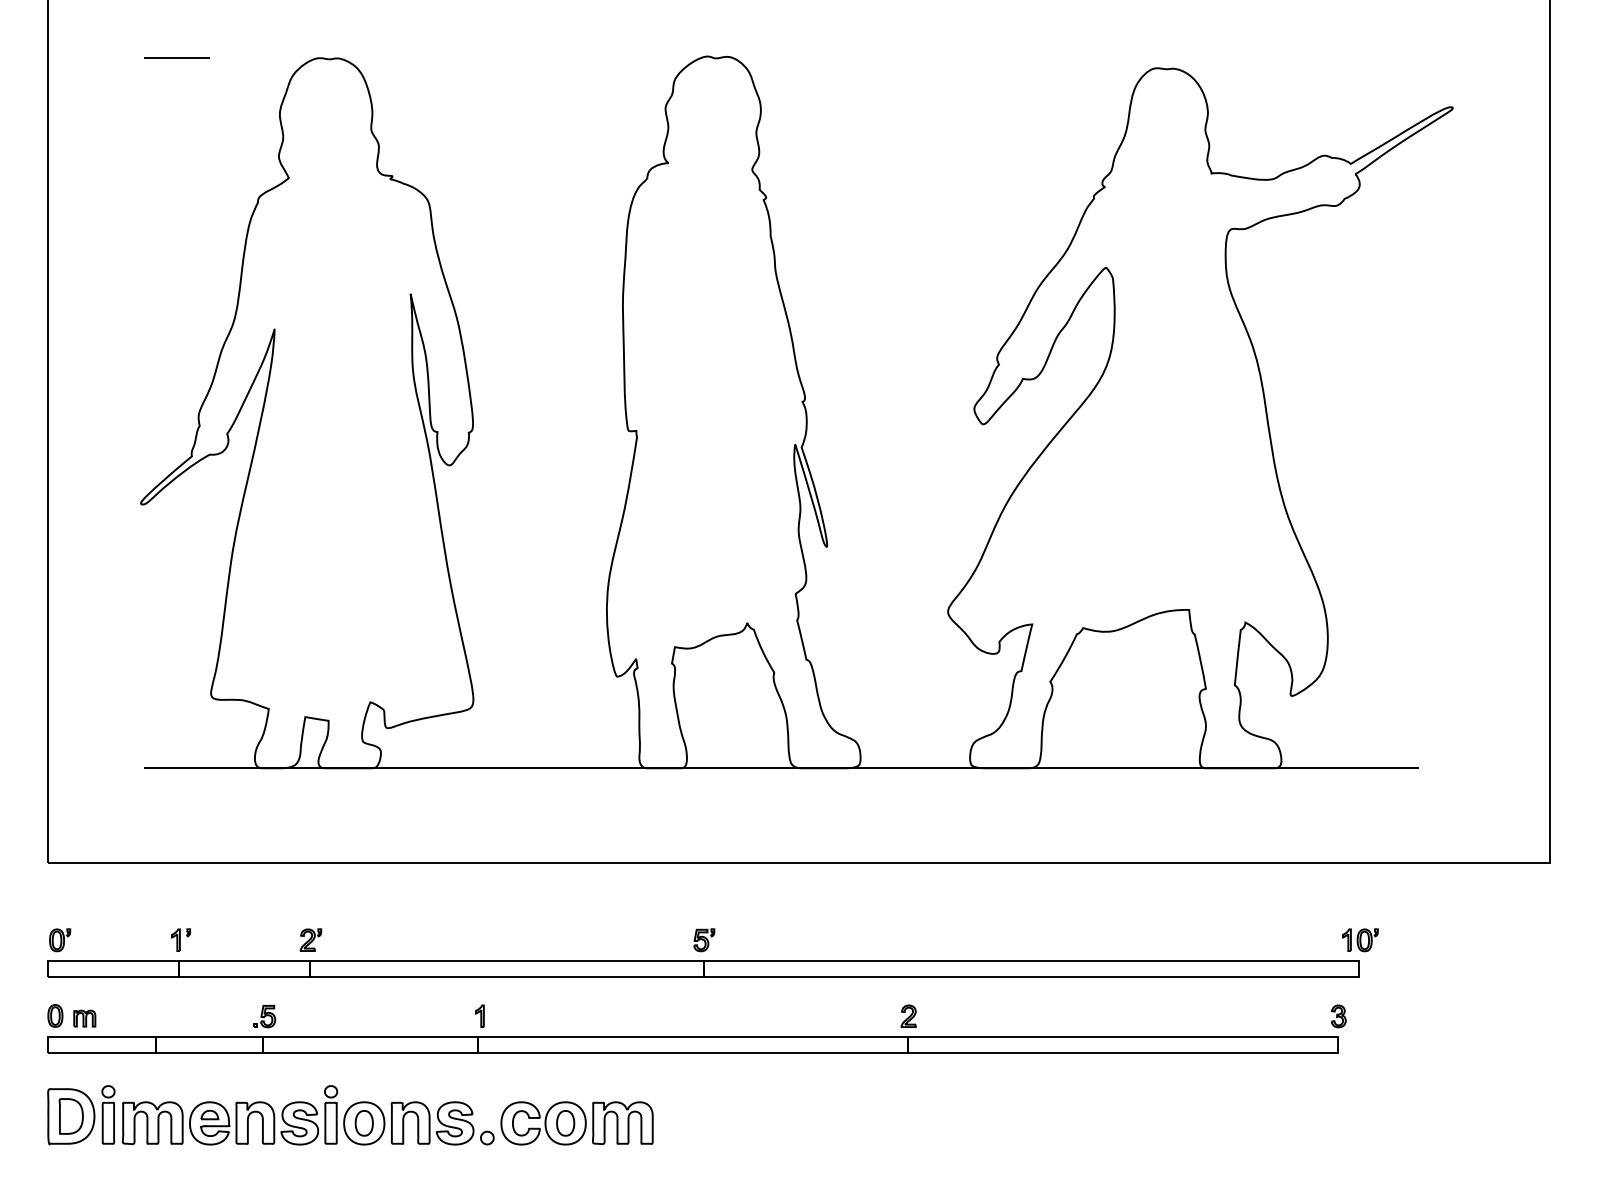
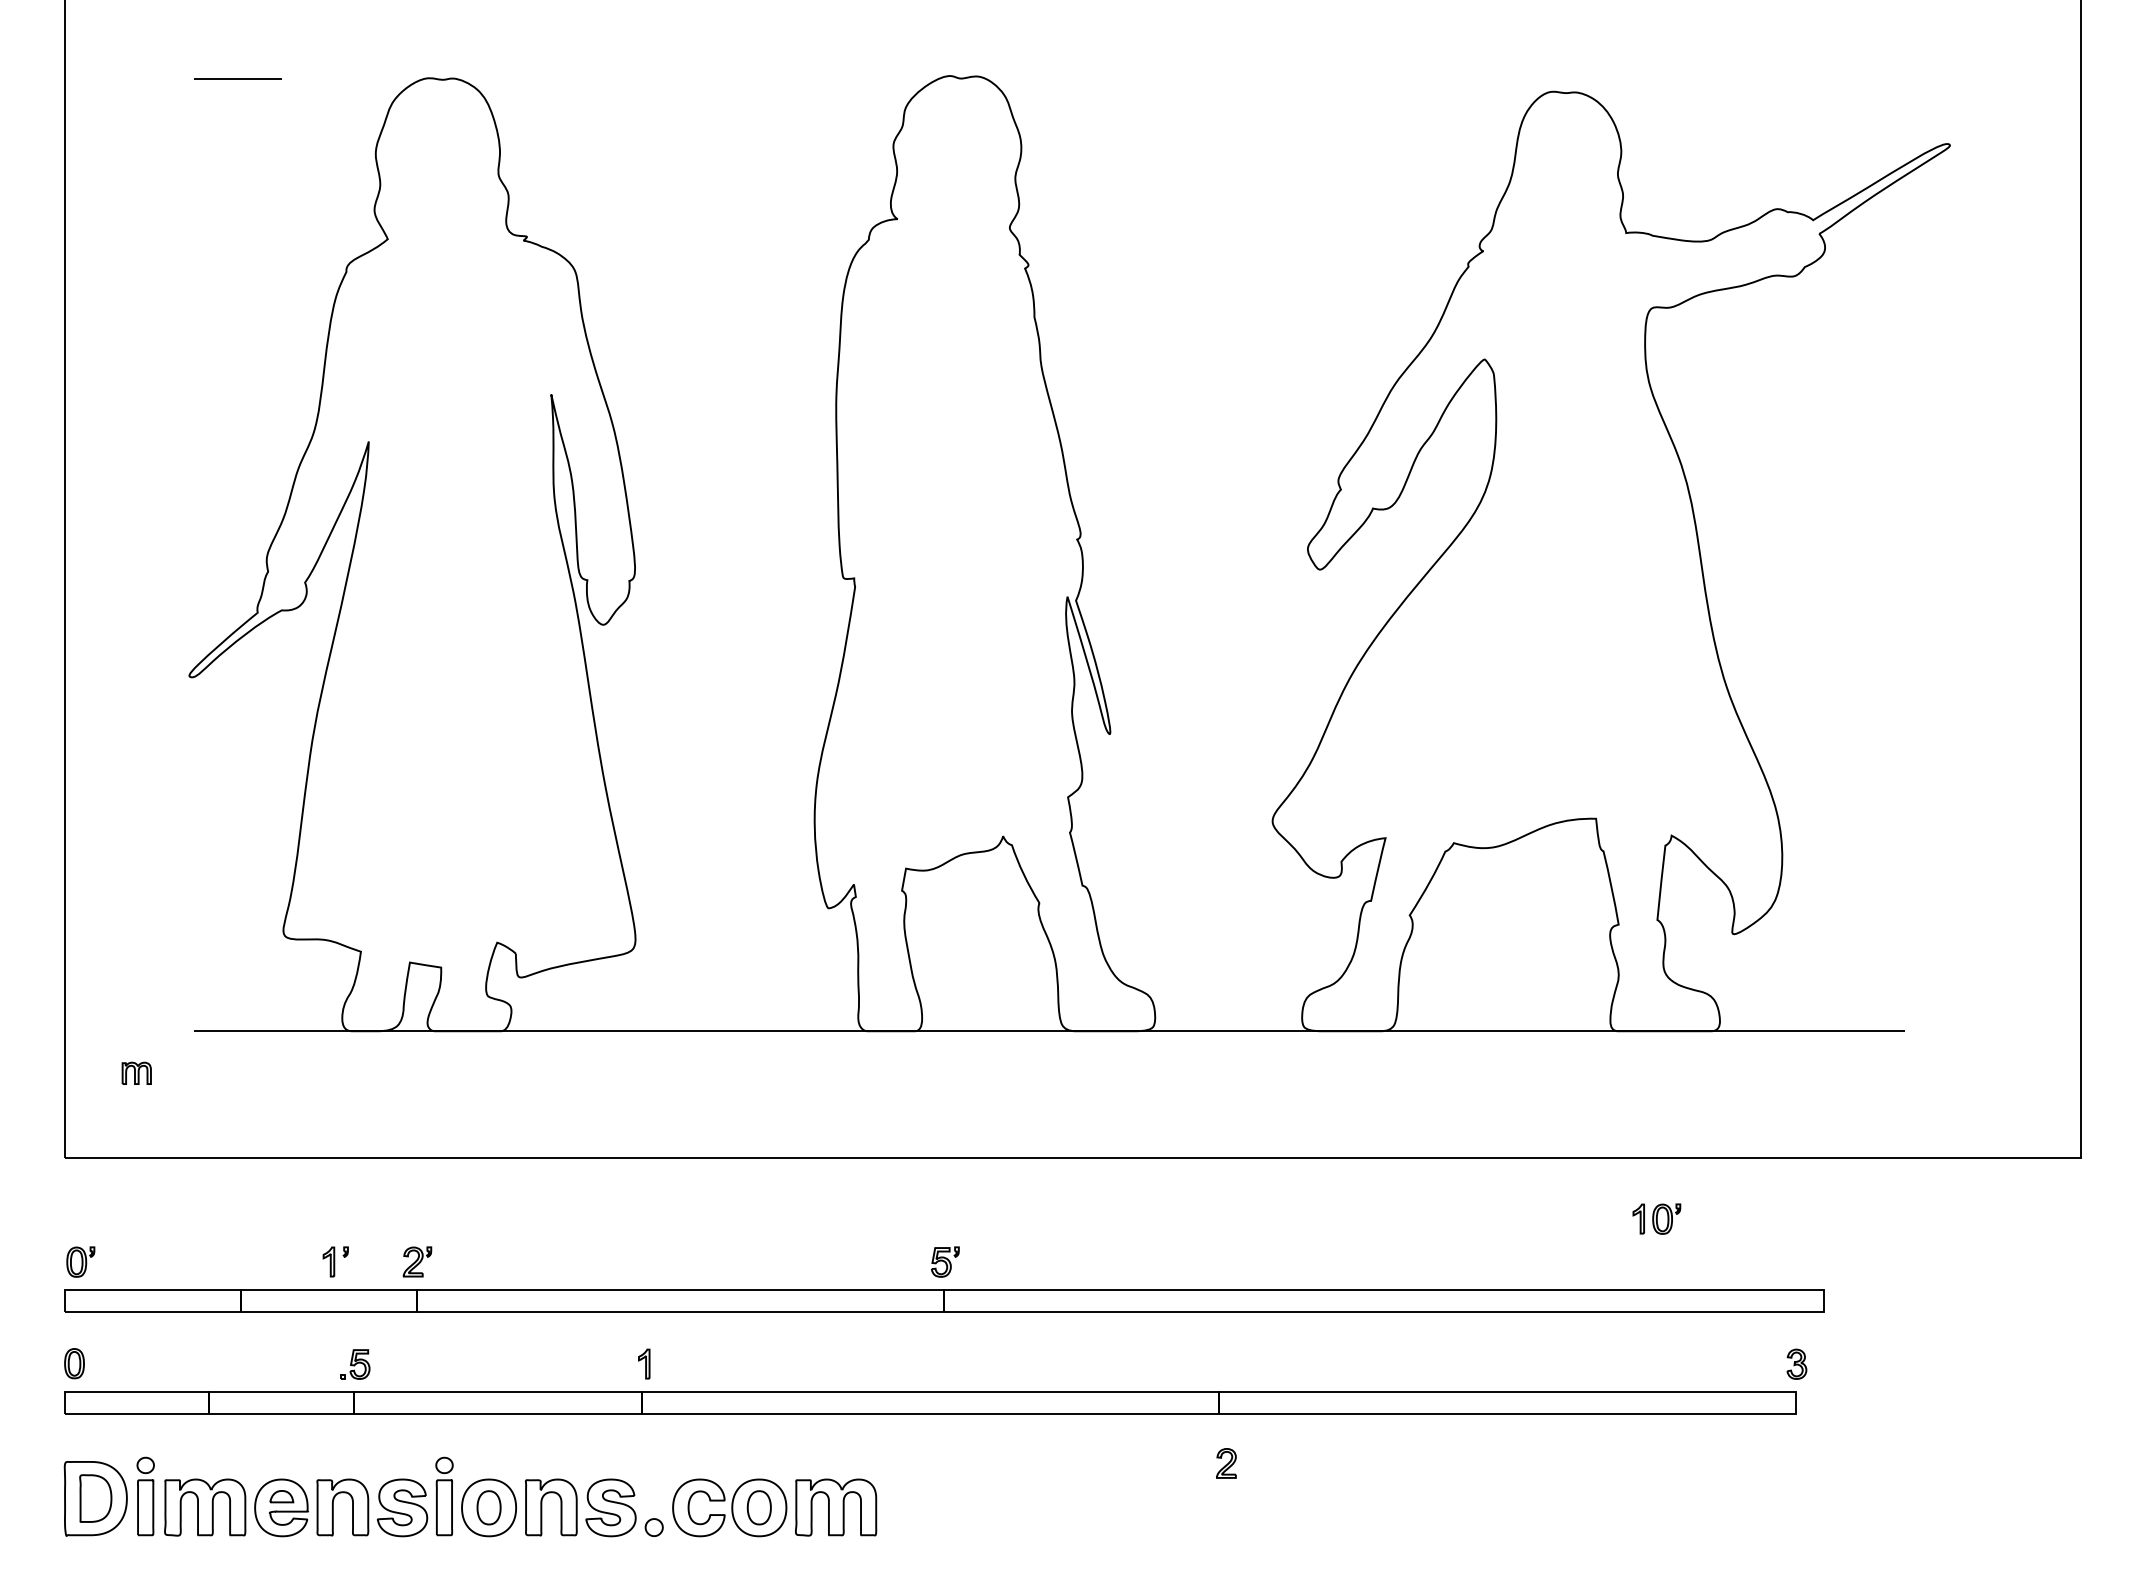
part: (180, 939) -> (335, 1261), moved
part: (1360, 940) -> (1656, 1219), moved
part: (908, 1015) -> (1226, 1462), moved
part: (84, 1018) -> (136, 1073), moved

